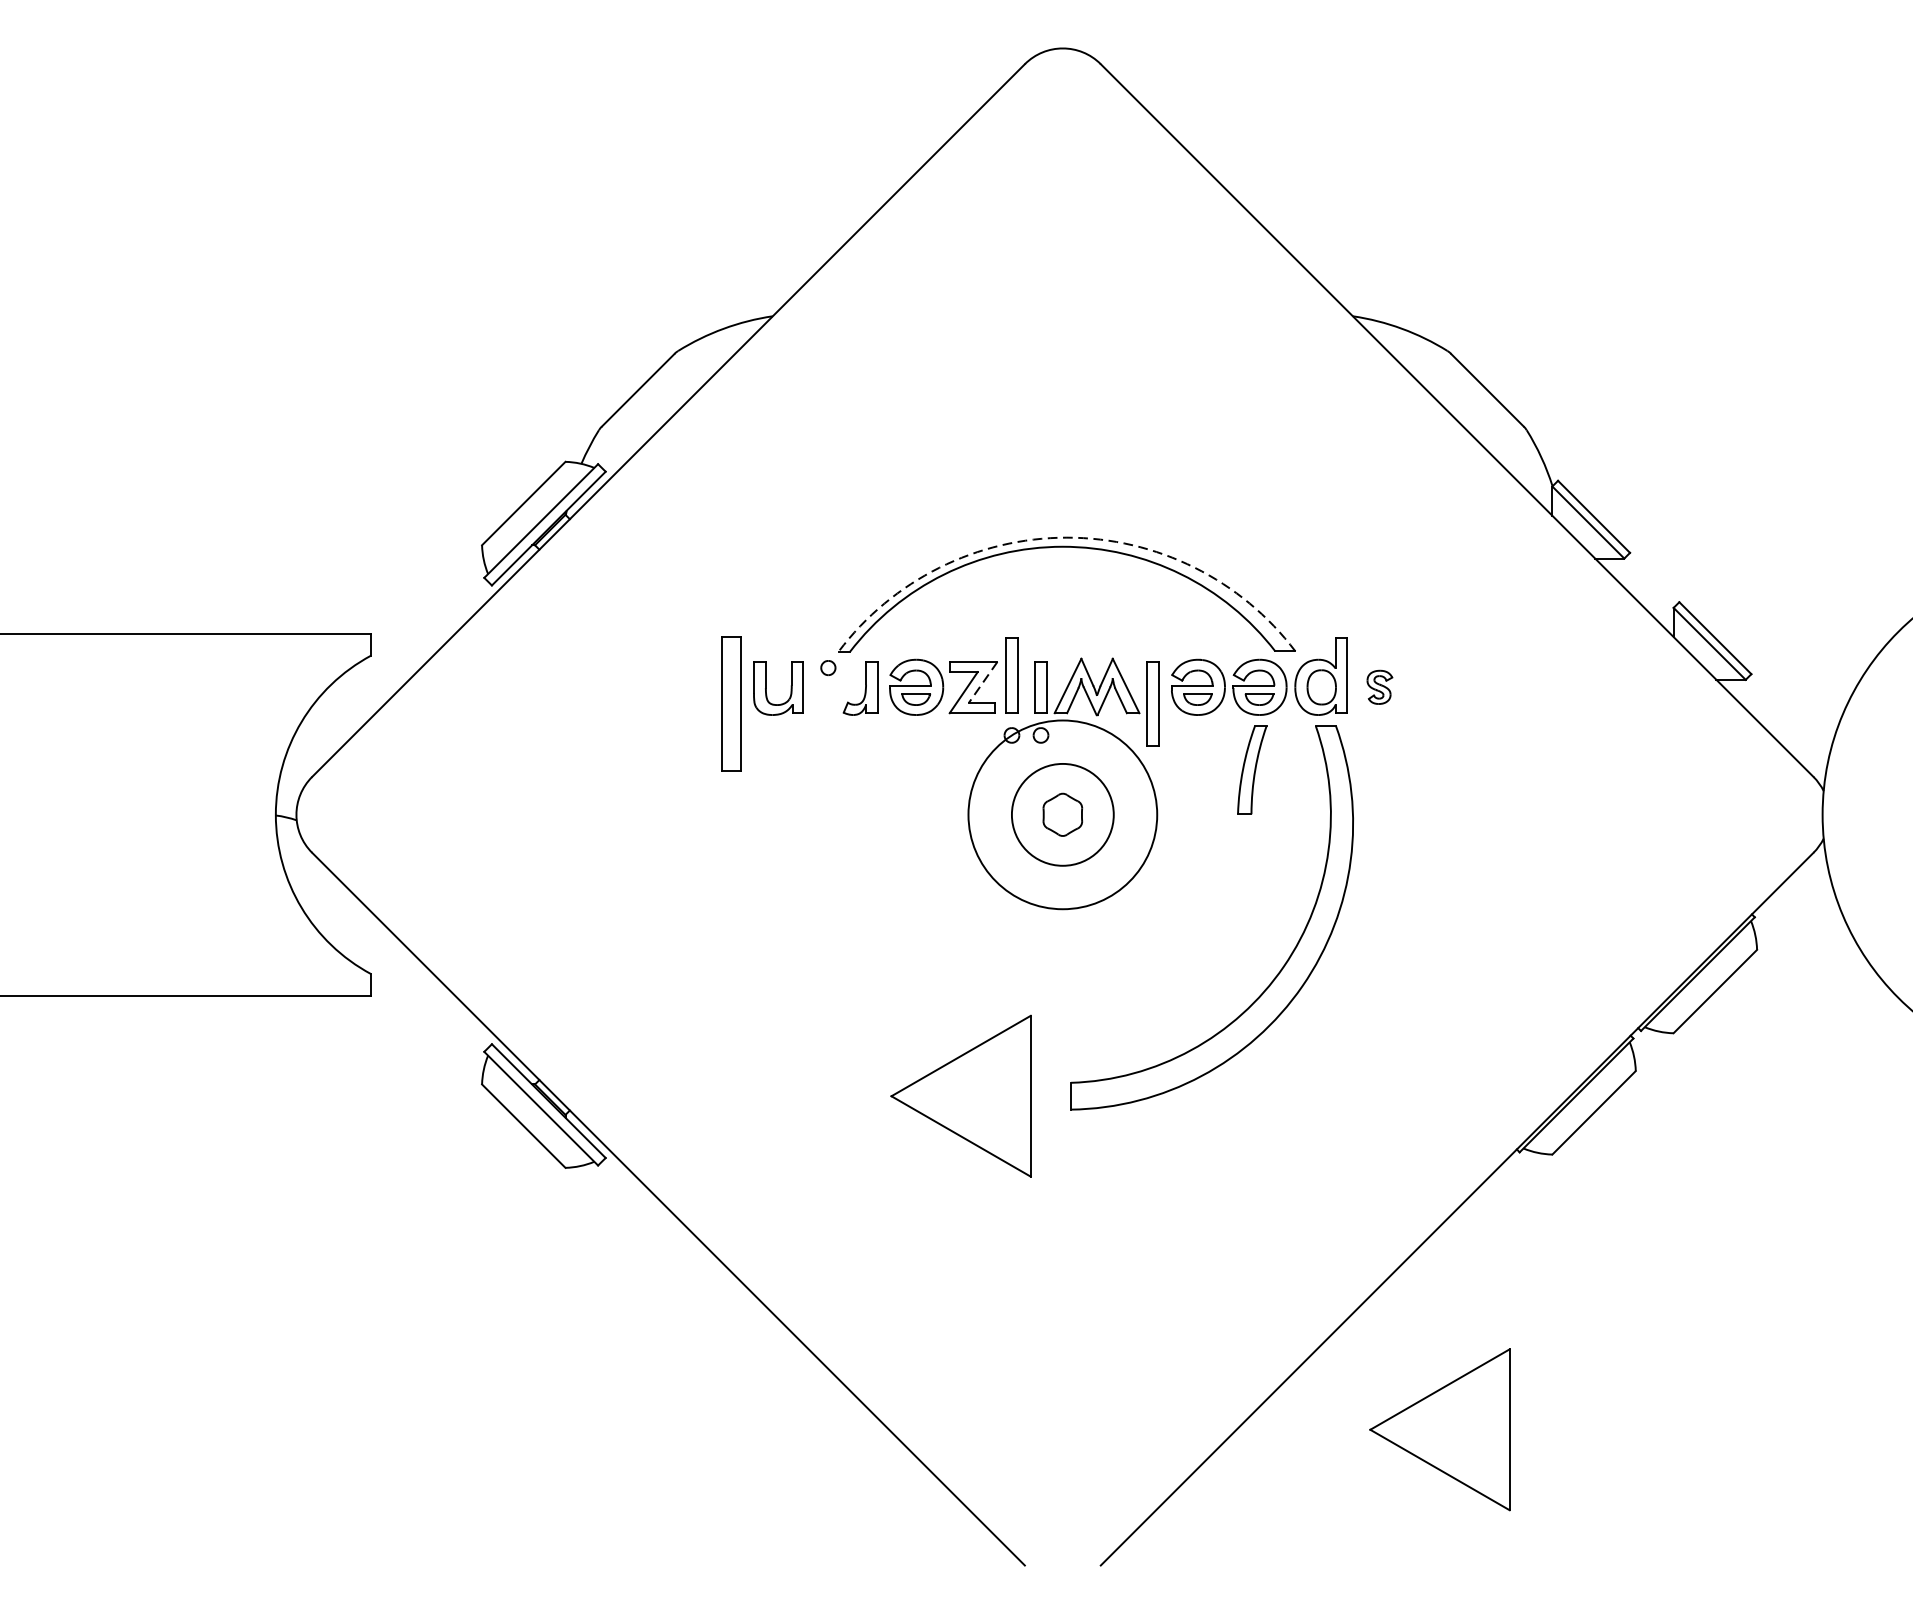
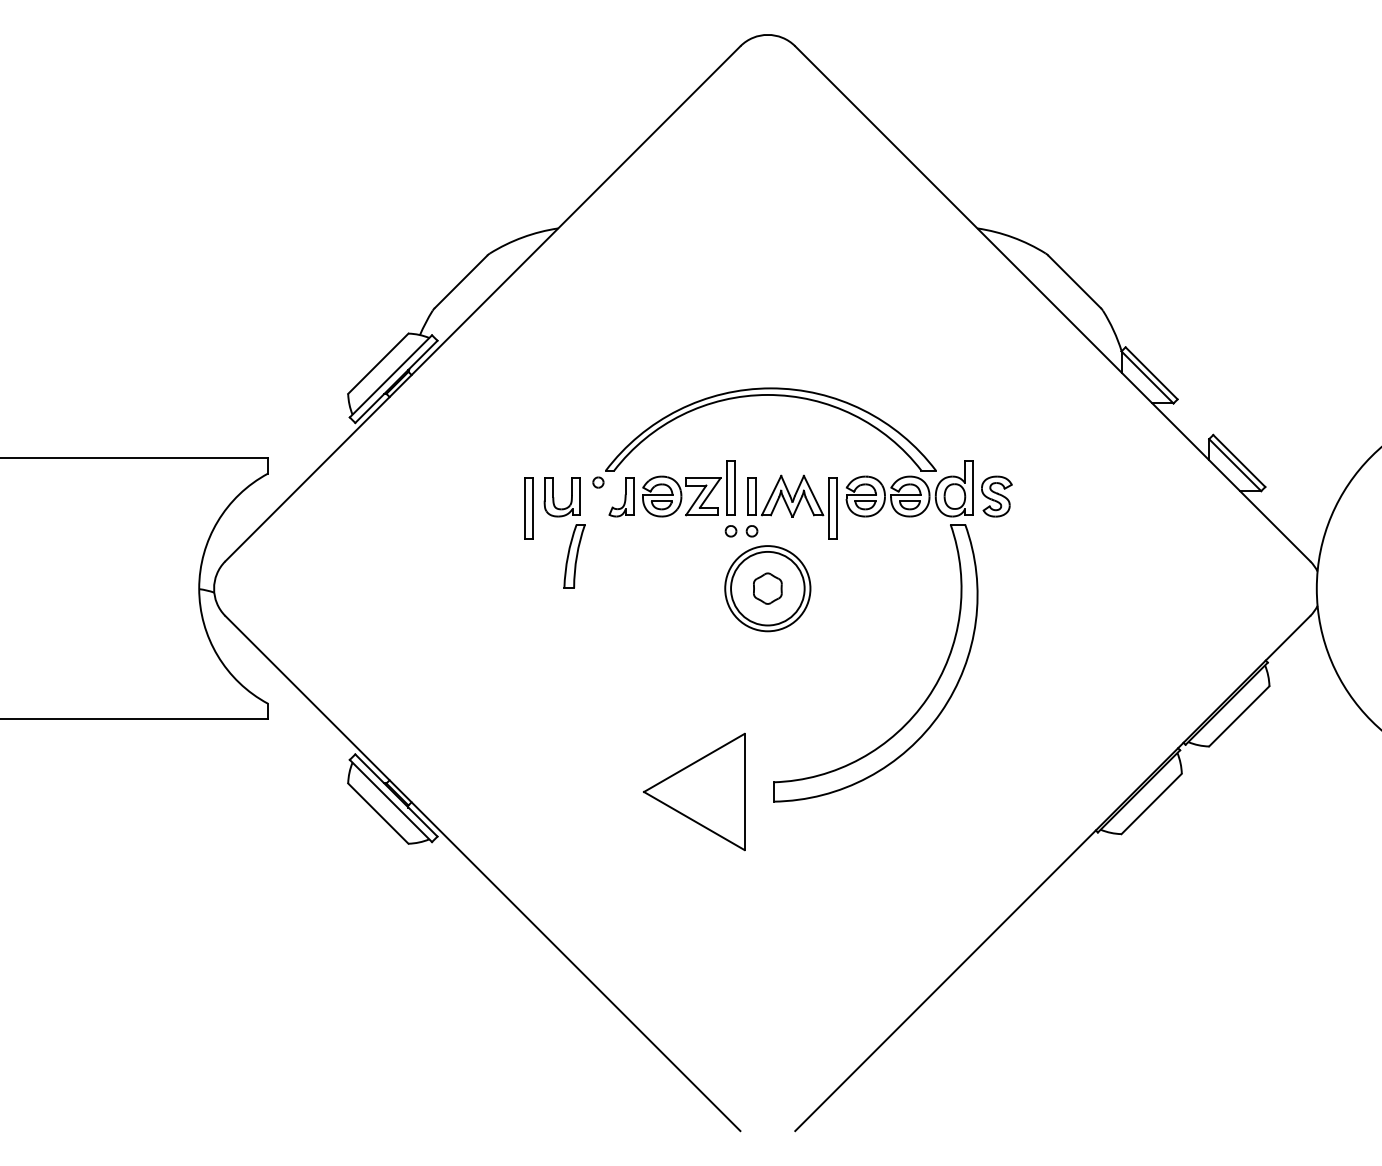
arc: (1066, 537) -> (770, 388), dashed -> solid
line: (982, 683) -> (709, 493), dashed -> solid
part: (1379, 687) -> (996, 496), size x1.67
part: (731, 703) -> (528, 508), size x0.62
part: (1251, 770) -> (574, 556), moved
circle: (1062, 814) -> (767, 588), size x0.62
part: (1440, 1429) -> (1040, 1032), removed

